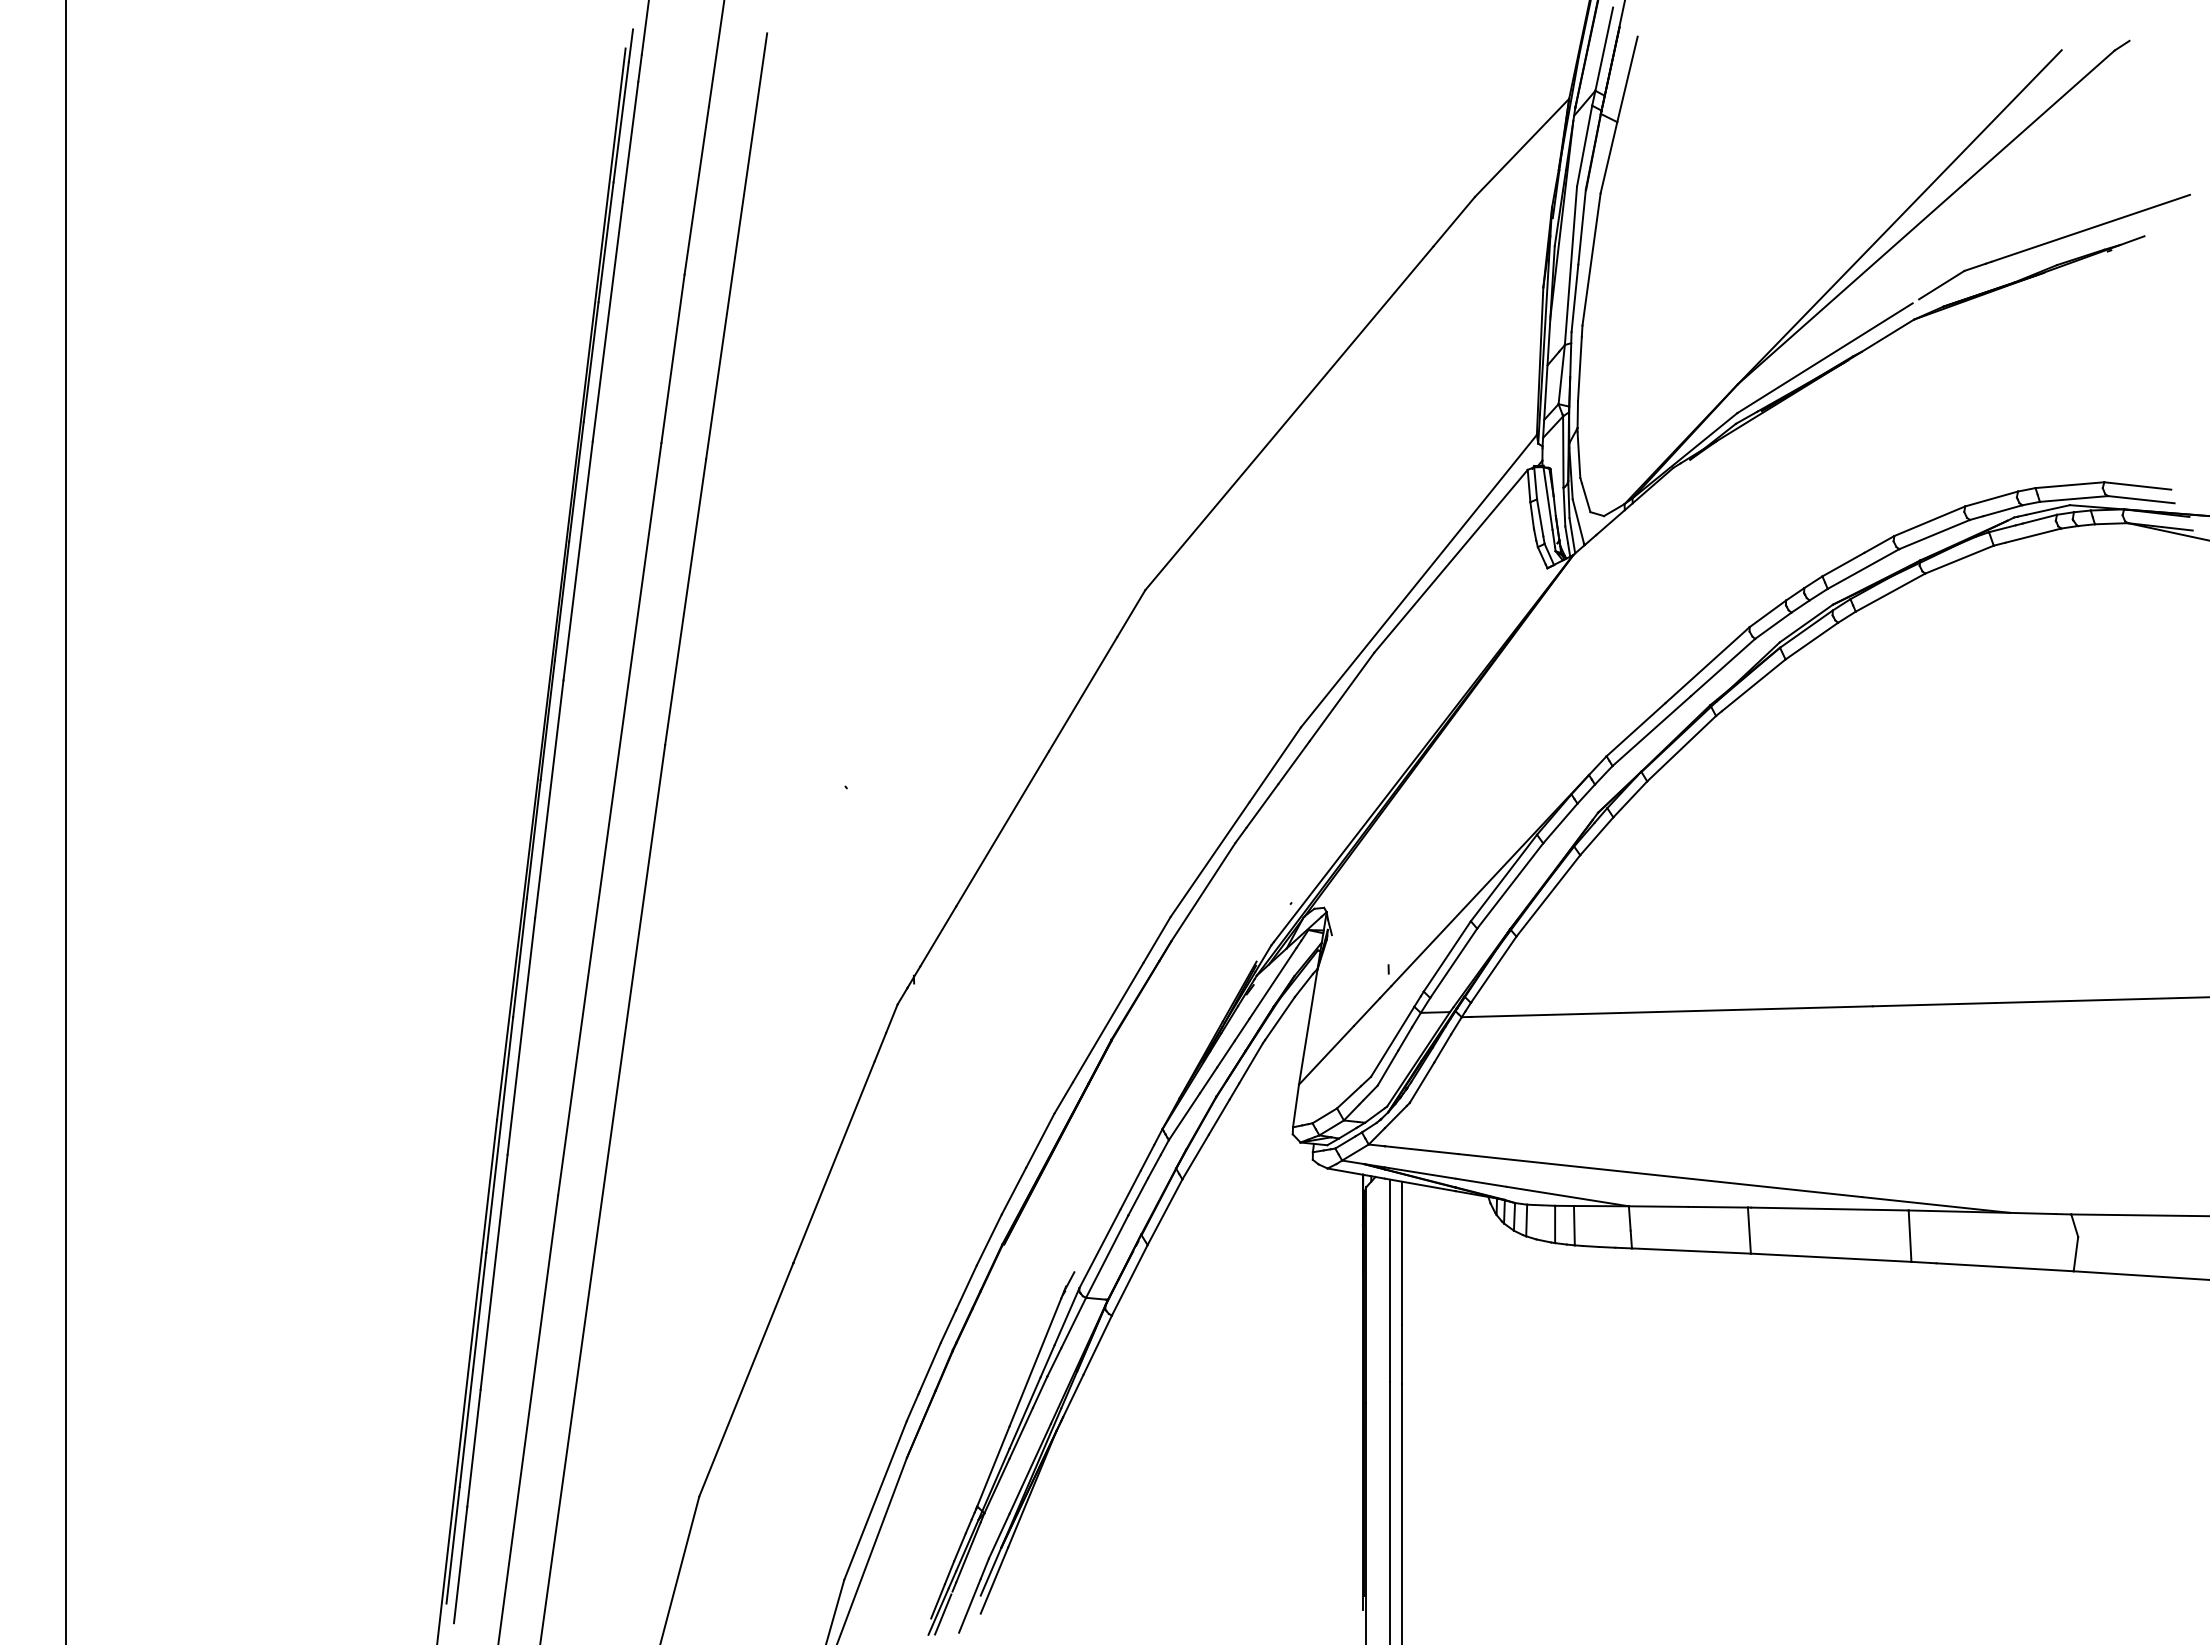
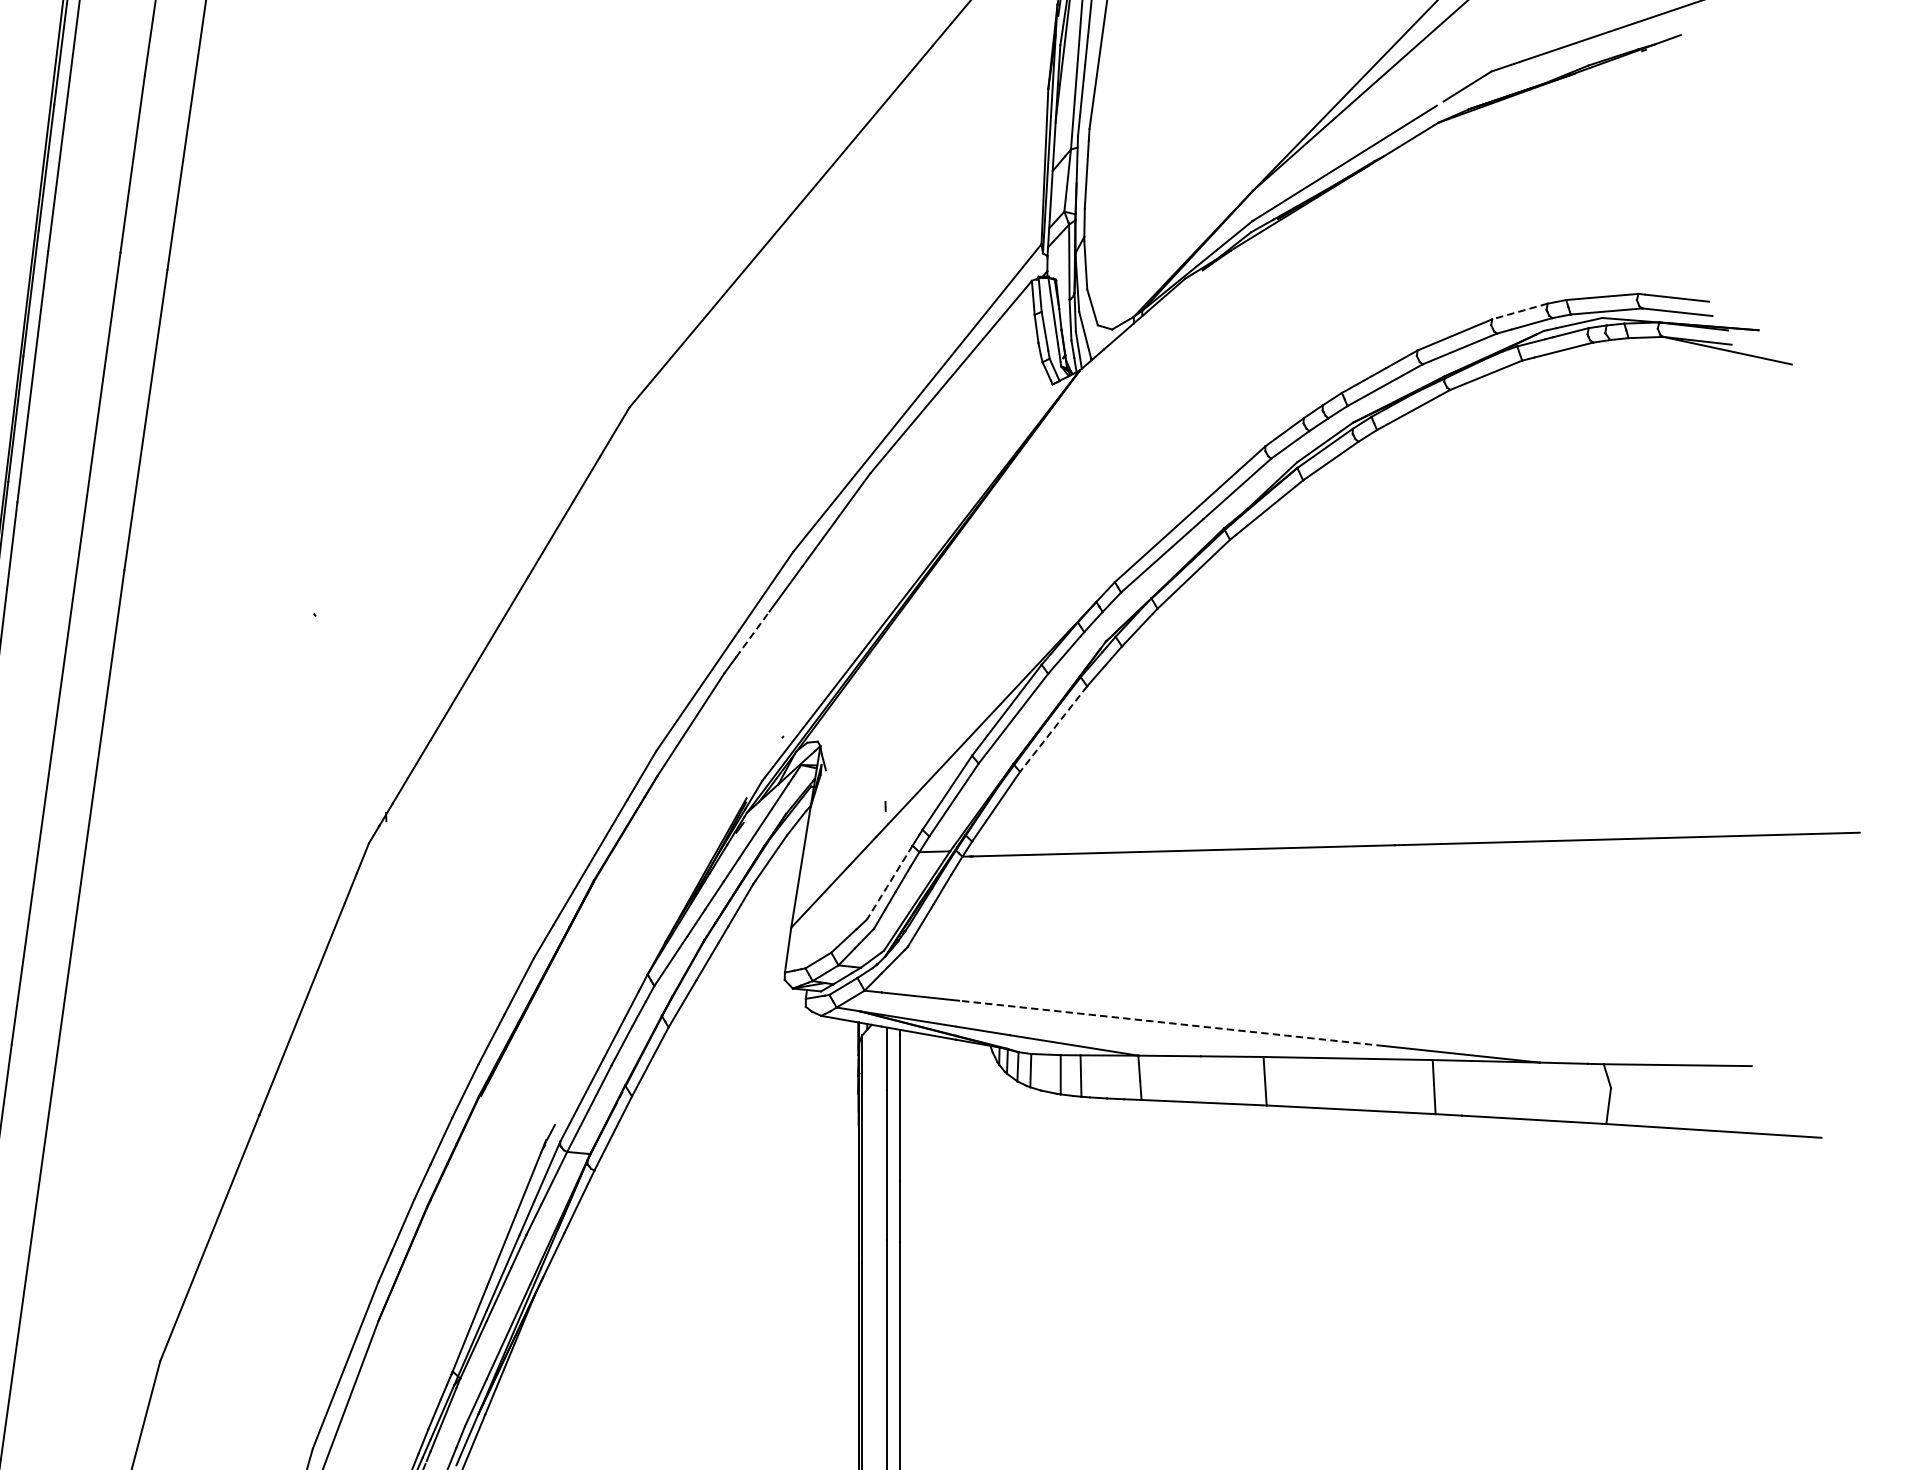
line: (1991, 499) -> (1519, 312), solid -> dashed
line: (1262, 805) -> (752, 633), solid -> dashed
line: (1548, 895) -> (1053, 728), solid -> dashed
line: (1392, 1042) -> (889, 883), solid -> dashed
line: (1660, 1175) -> (1171, 1023), solid -> dashed

